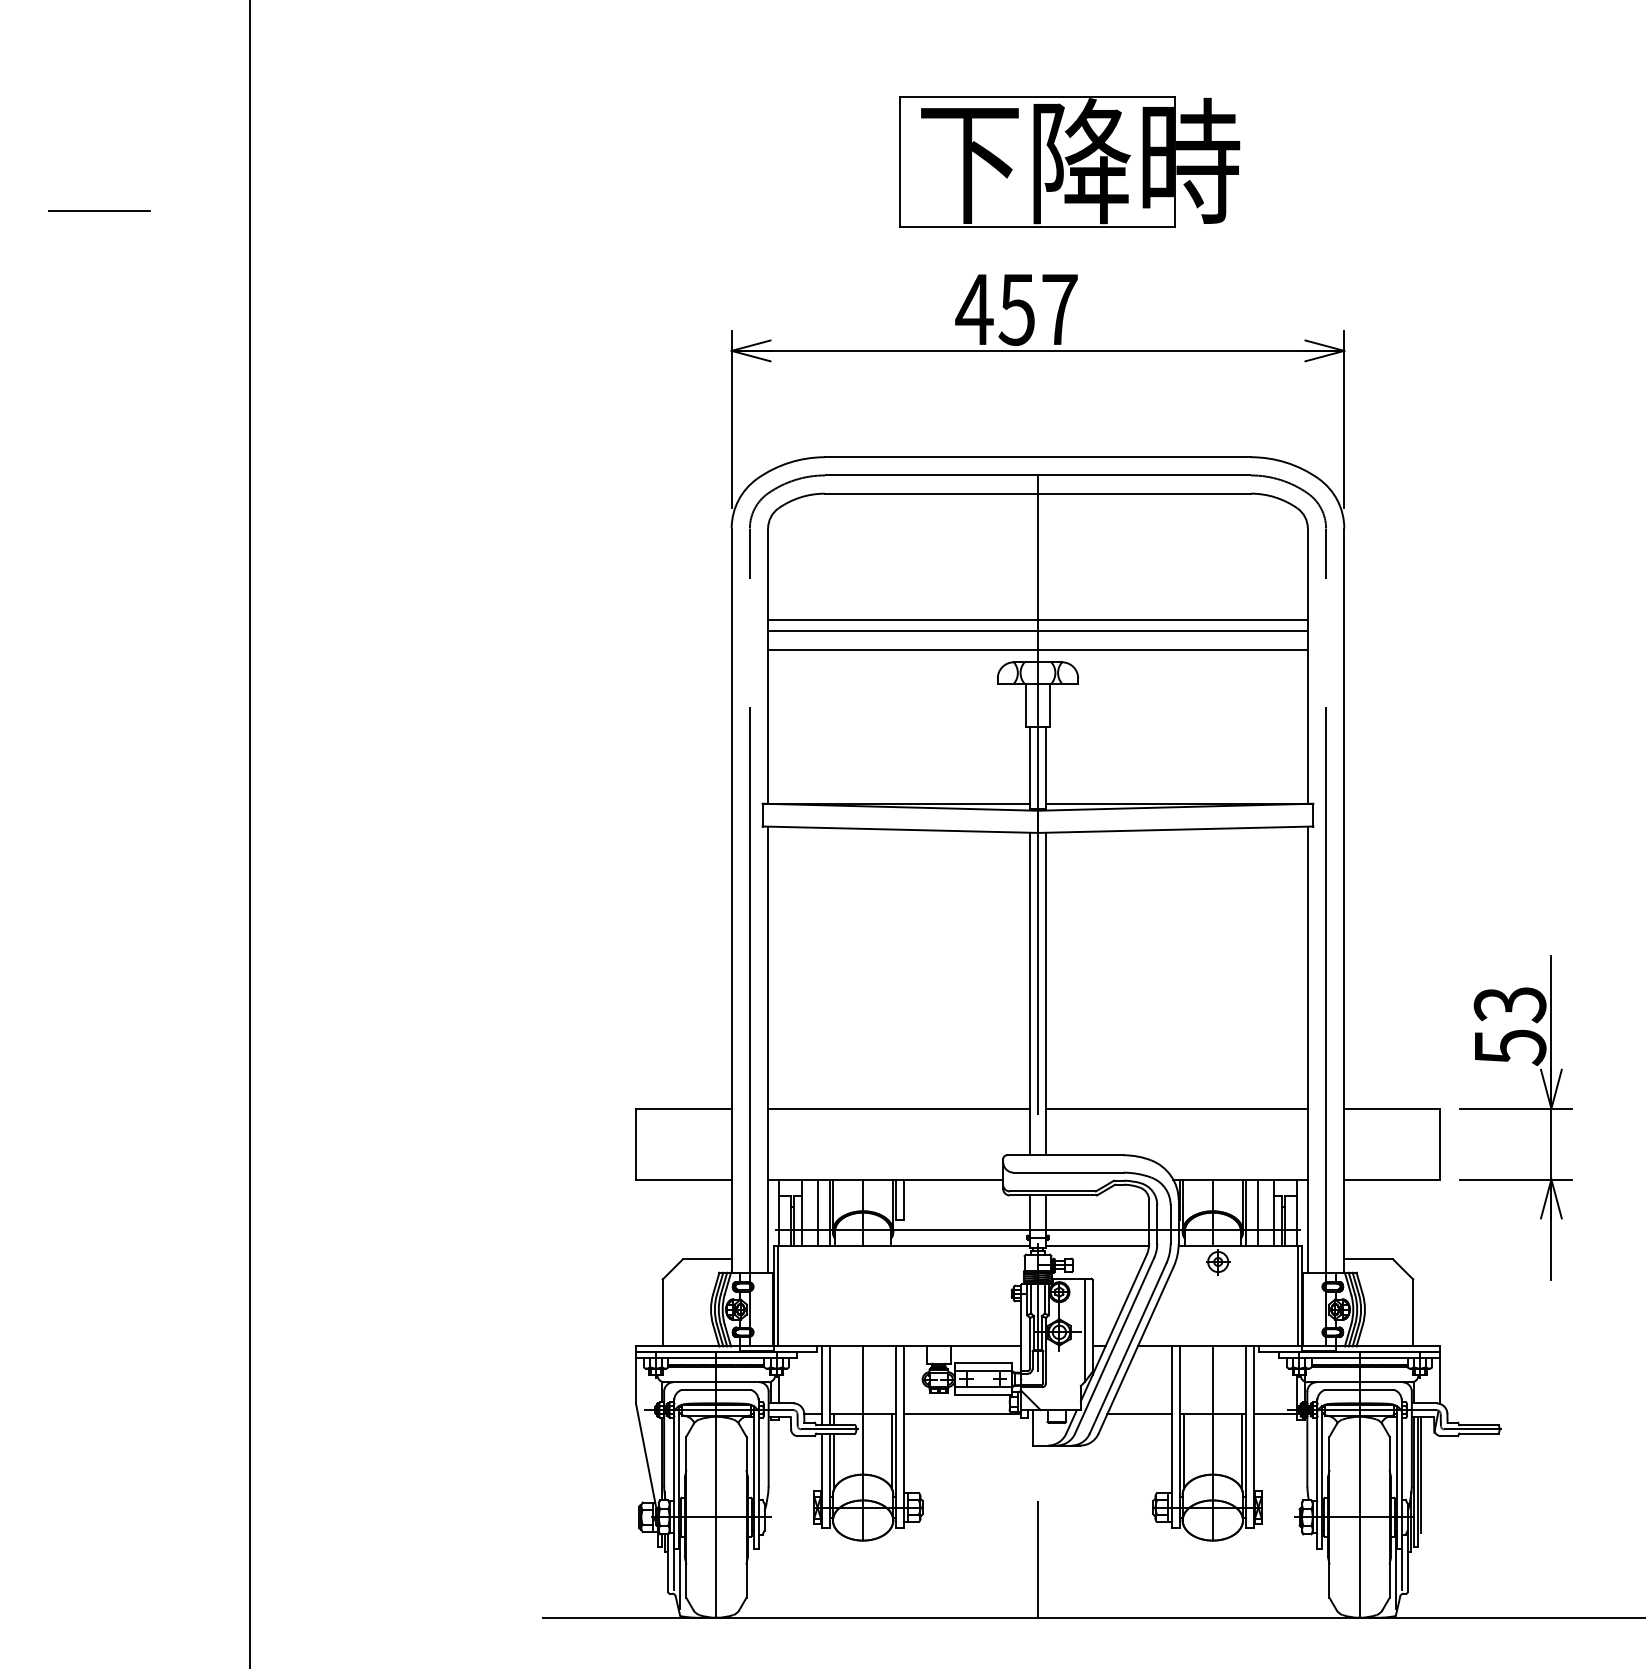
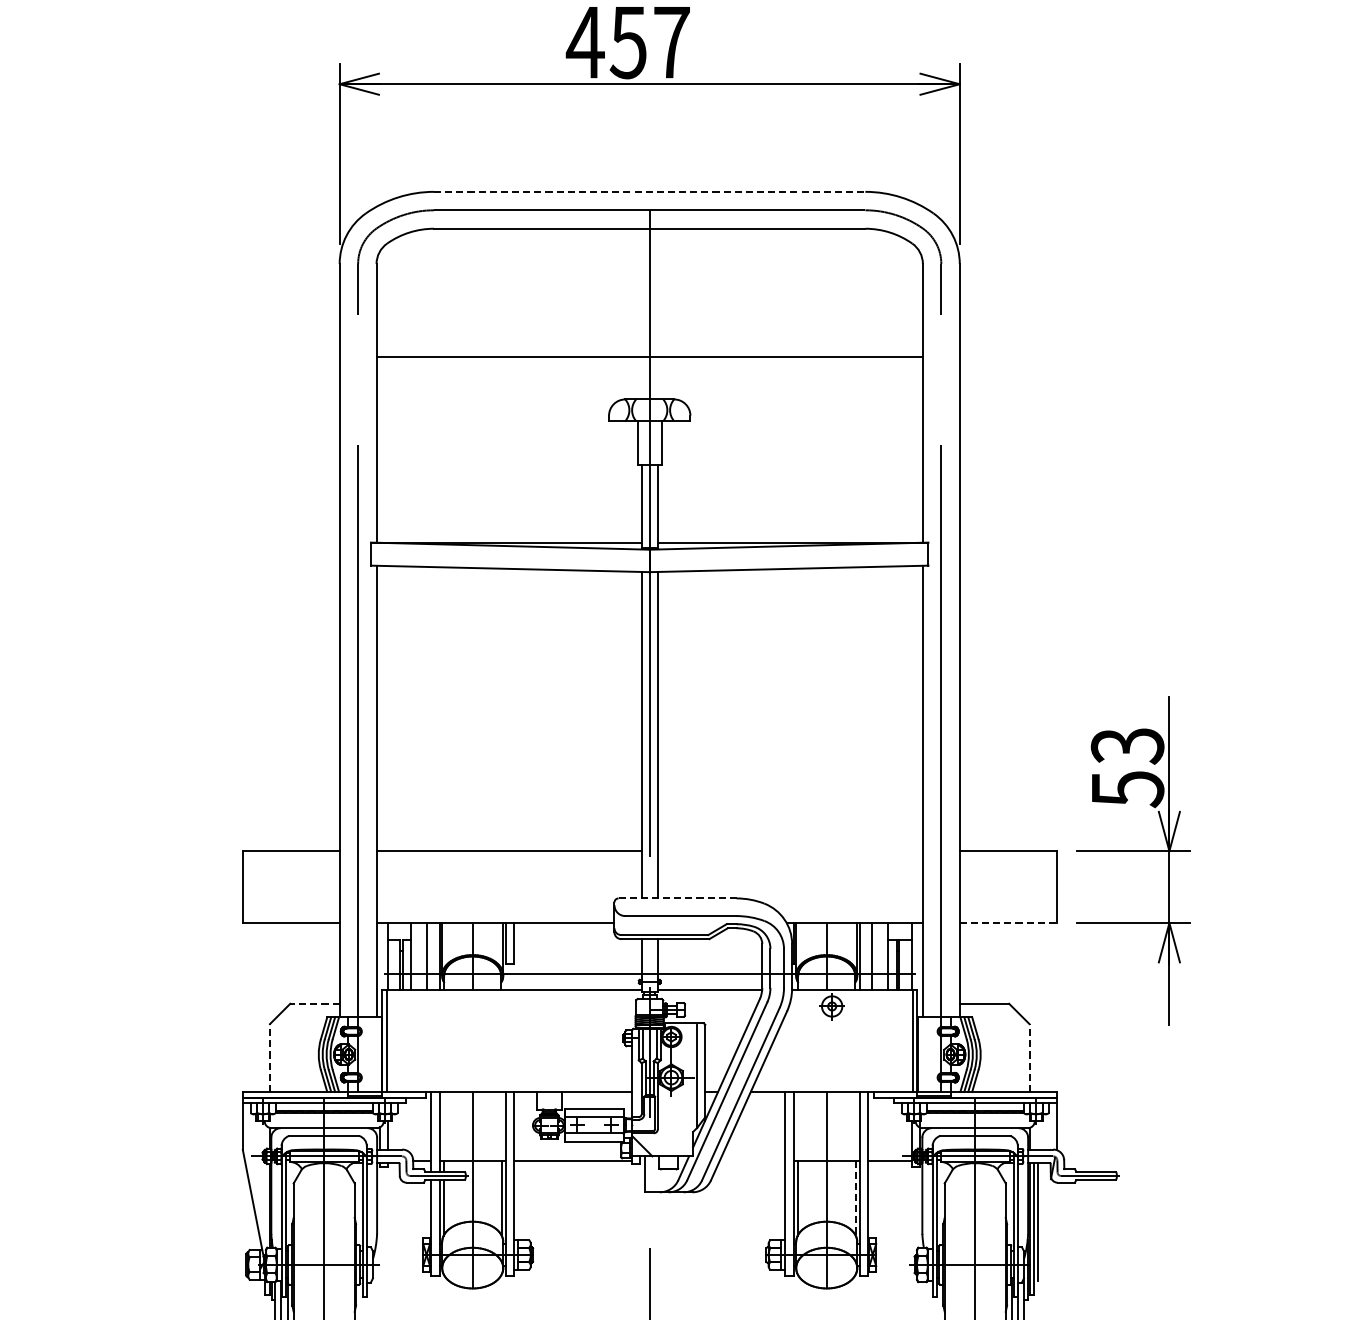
line: (1038, 457) -> (650, 192), solid -> dashed
line: (1037, 630) -> (649, 367), removed
line: (1037, 649) -> (649, 386), removed
line: (1176, 1108) -> (789, 851), removed
line: (1065, 1155) -> (677, 898), solid -> dashed
line: (1392, 1179) -> (1008, 922), solid -> dashed
line: (706, 1259) -> (314, 1003), solid -> dashed
line: (662, 1312) -> (269, 1057), solid -> dashed
line: (1413, 1312) -> (1029, 1057), solid -> dashed
line: (1139, 1414) -> (752, 1160), removed
line: (1241, 1452) -> (855, 1199), solid -> dashed

